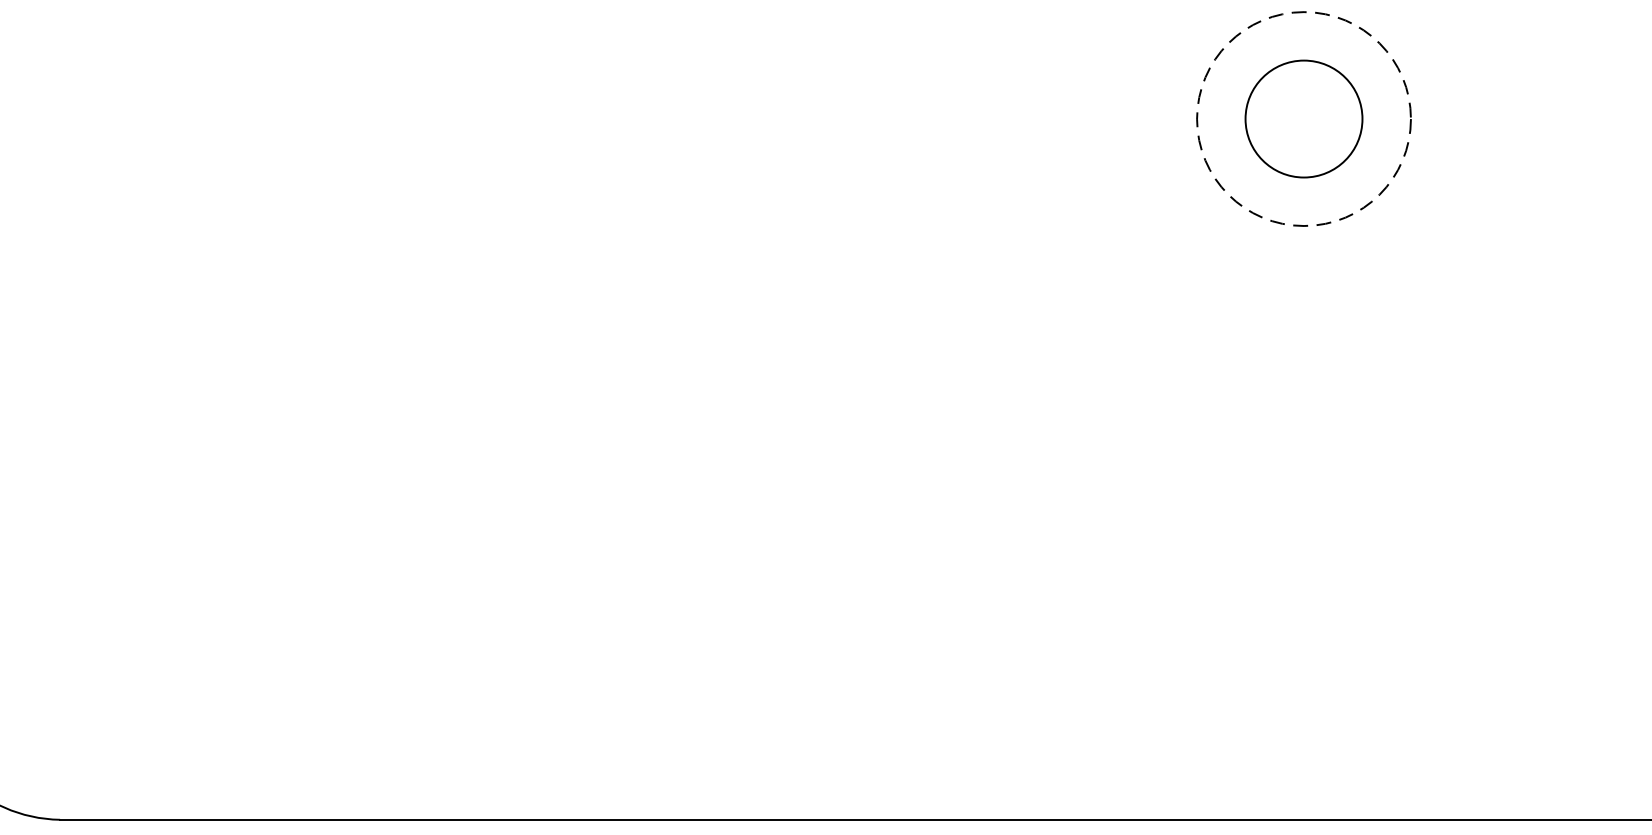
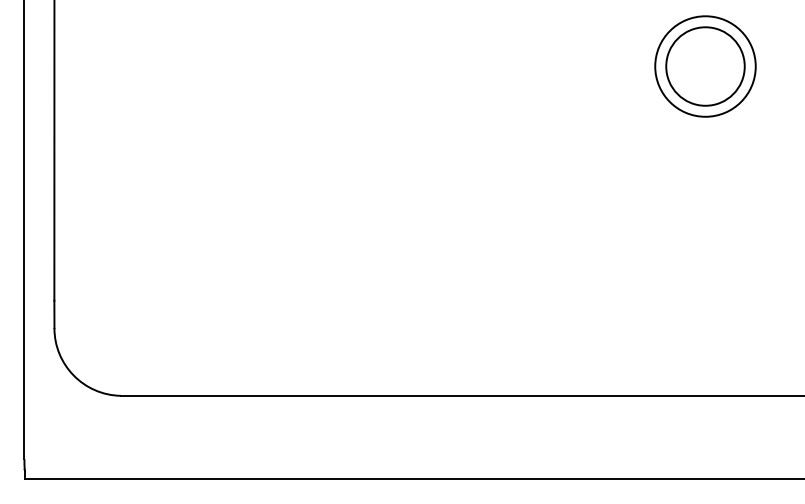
circle: (1304, 118) -> (705, 66), dashed -> solid
circle: (1304, 118) -> (705, 66), size x1.43

